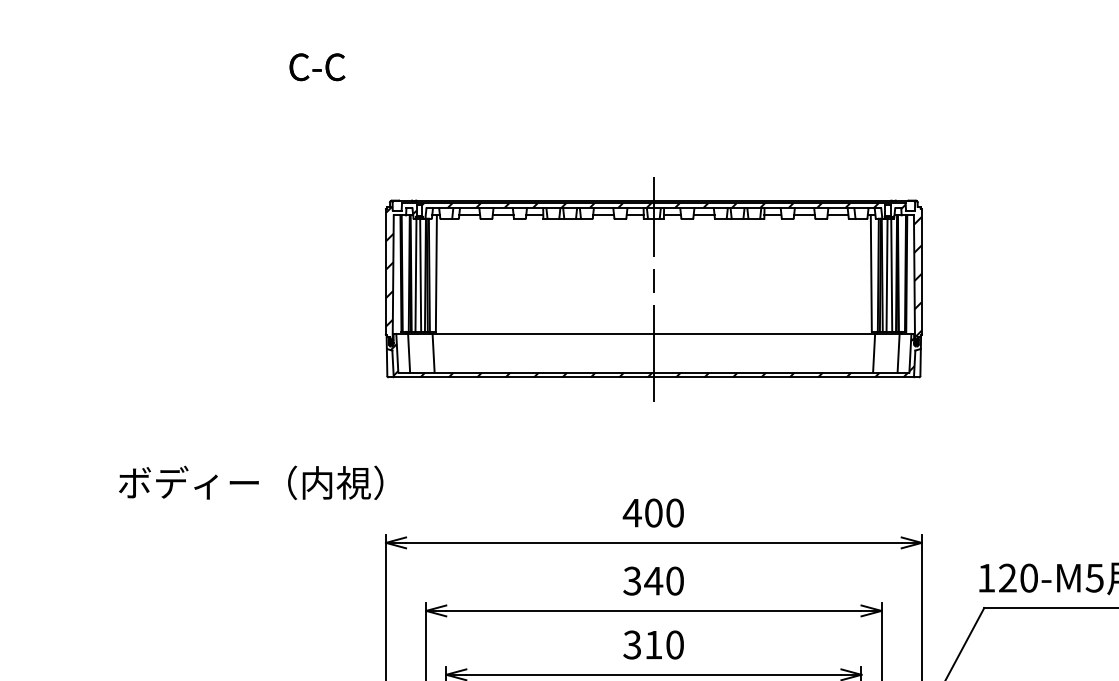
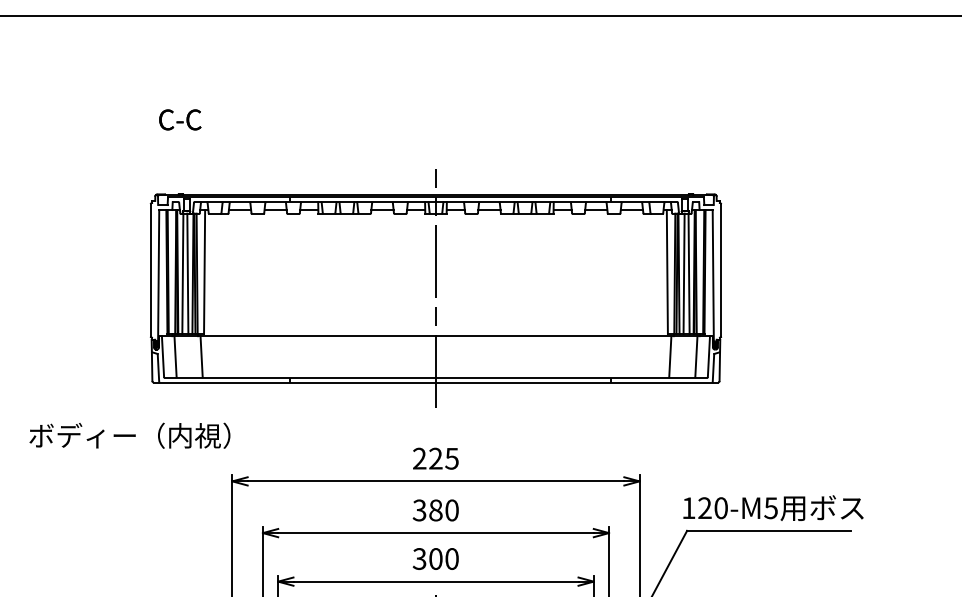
part: (653, 289) -> (435, 288), size x1.4
text: (653, 512) -> (435, 458), 400 -> 225
text: (653, 581) -> (435, 510), 340 -> 380
text: (653, 644) -> (435, 558), 310 -> 300

